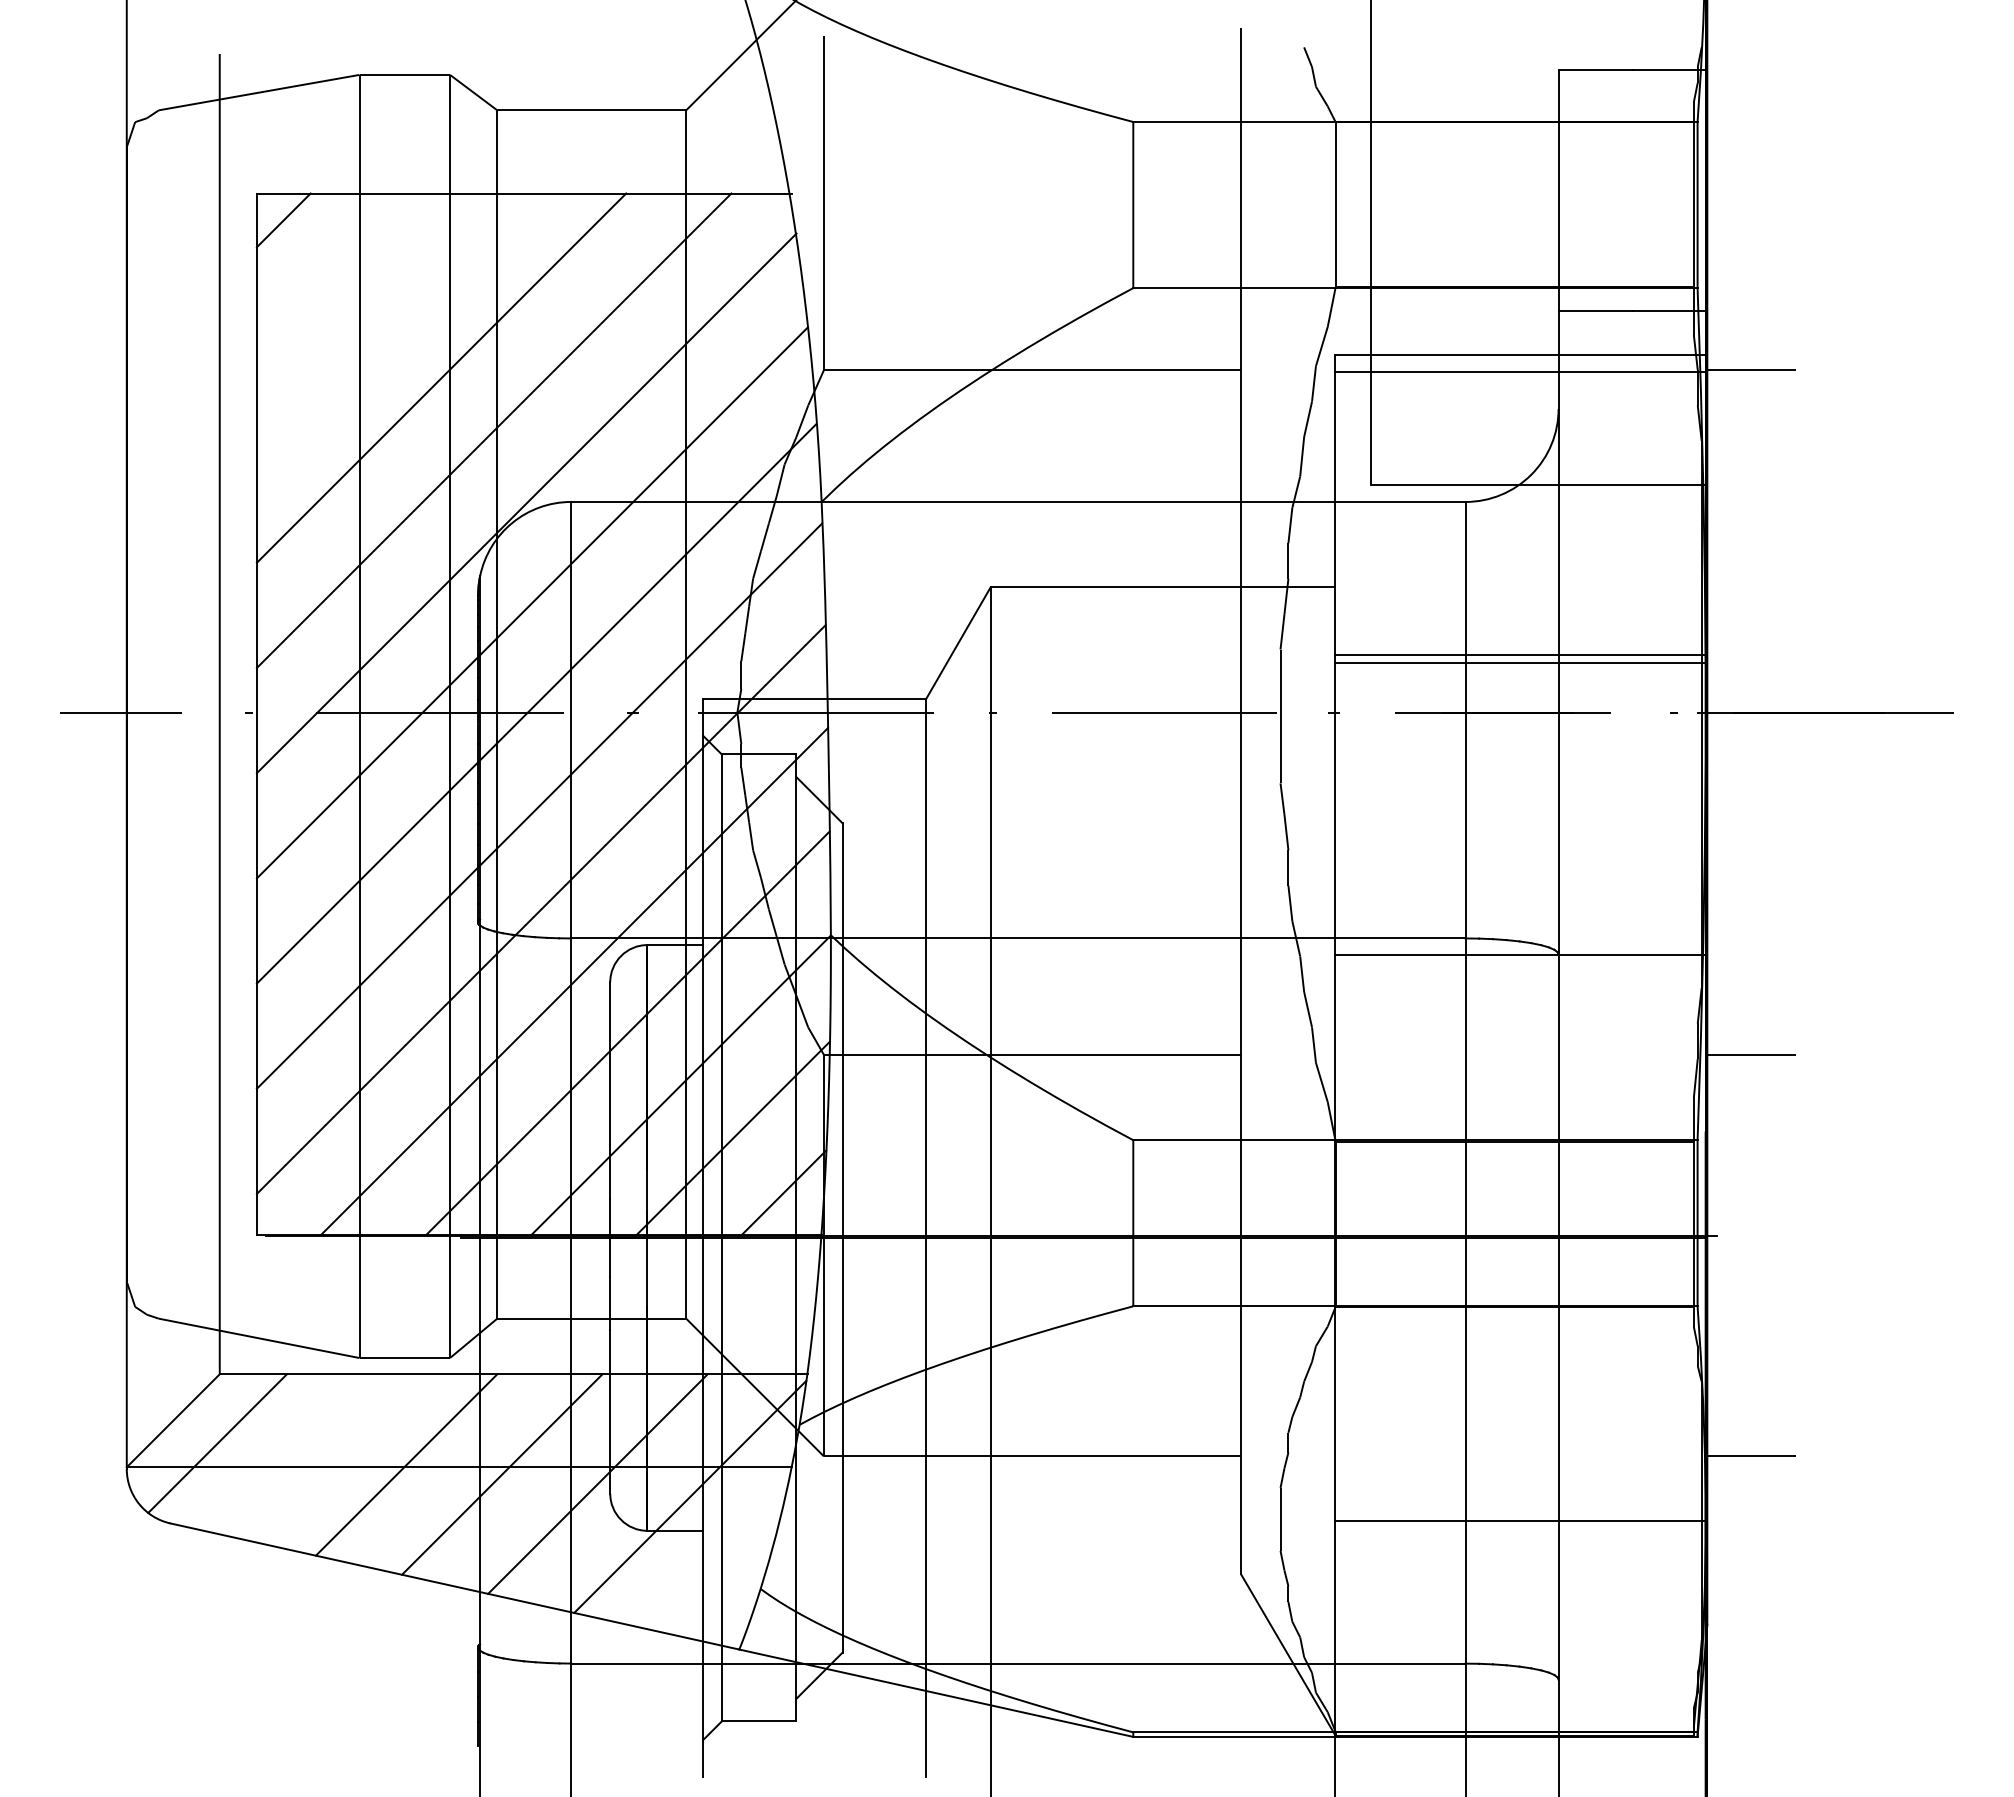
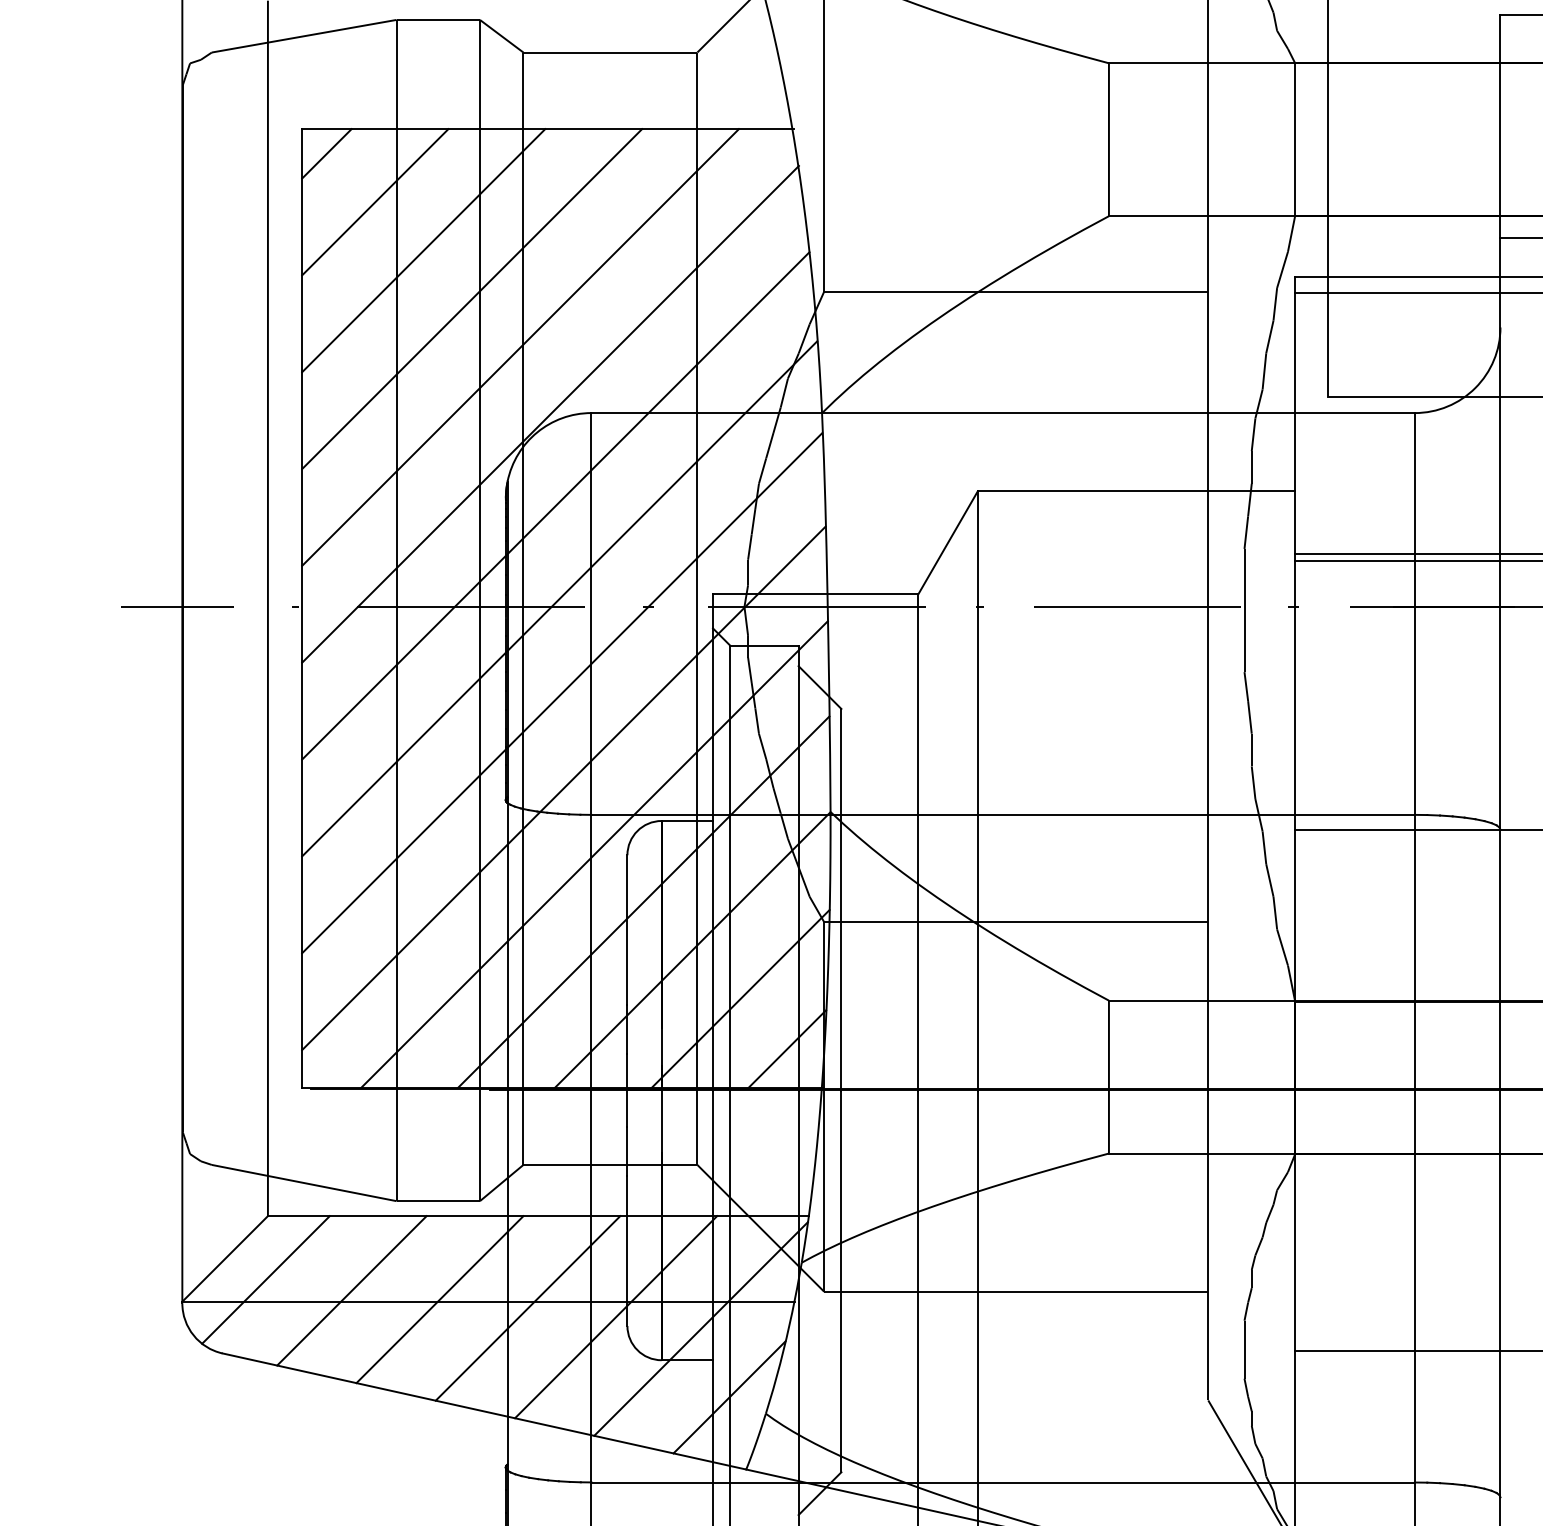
line: (335, 272) -> (374, 201), added
line: (388, 325) -> (423, 250), added
line: (310, 1455) -> (351, 1290), added
line: (720, 1571) -> (728, 1397), added

